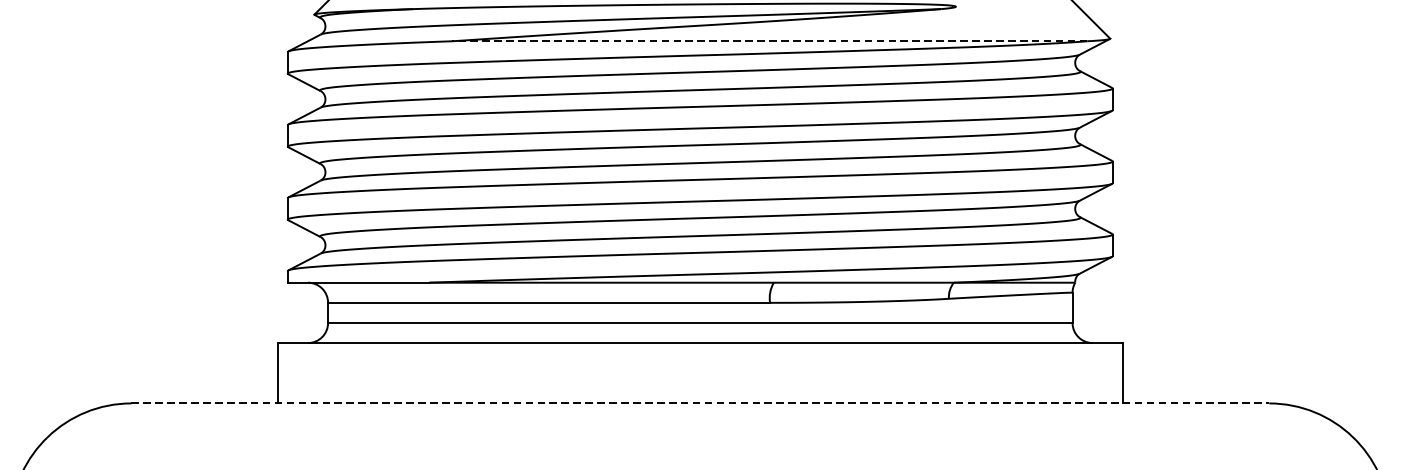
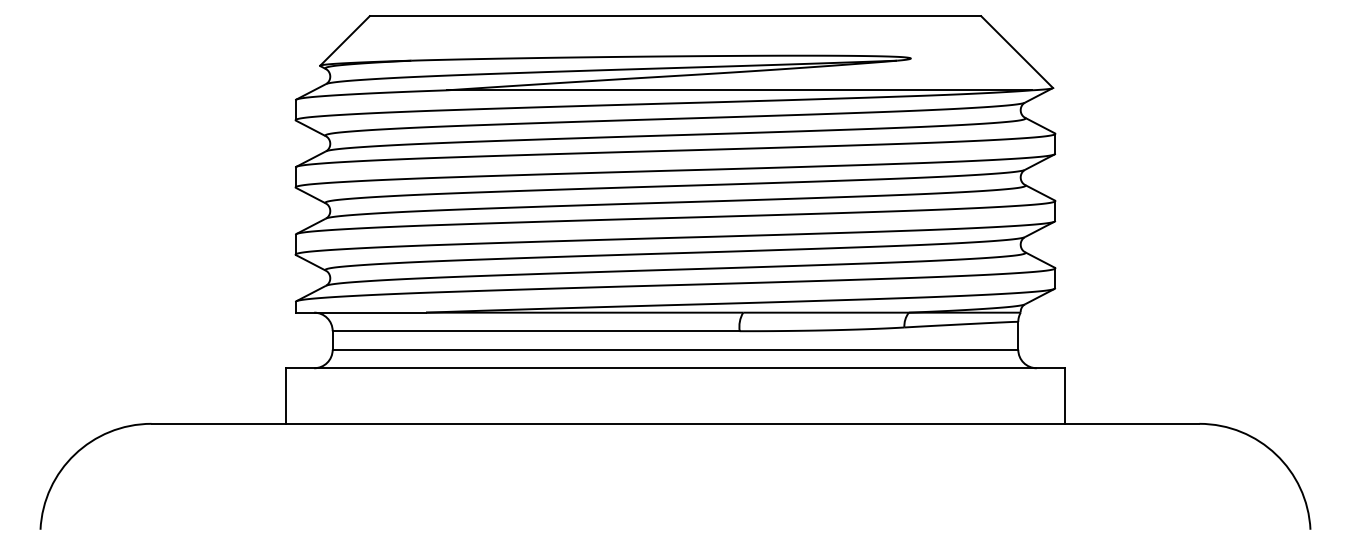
line: (769, 41) -> (739, 90), dashed -> solid
line: (700, 403) -> (675, 423), dashed -> solid

